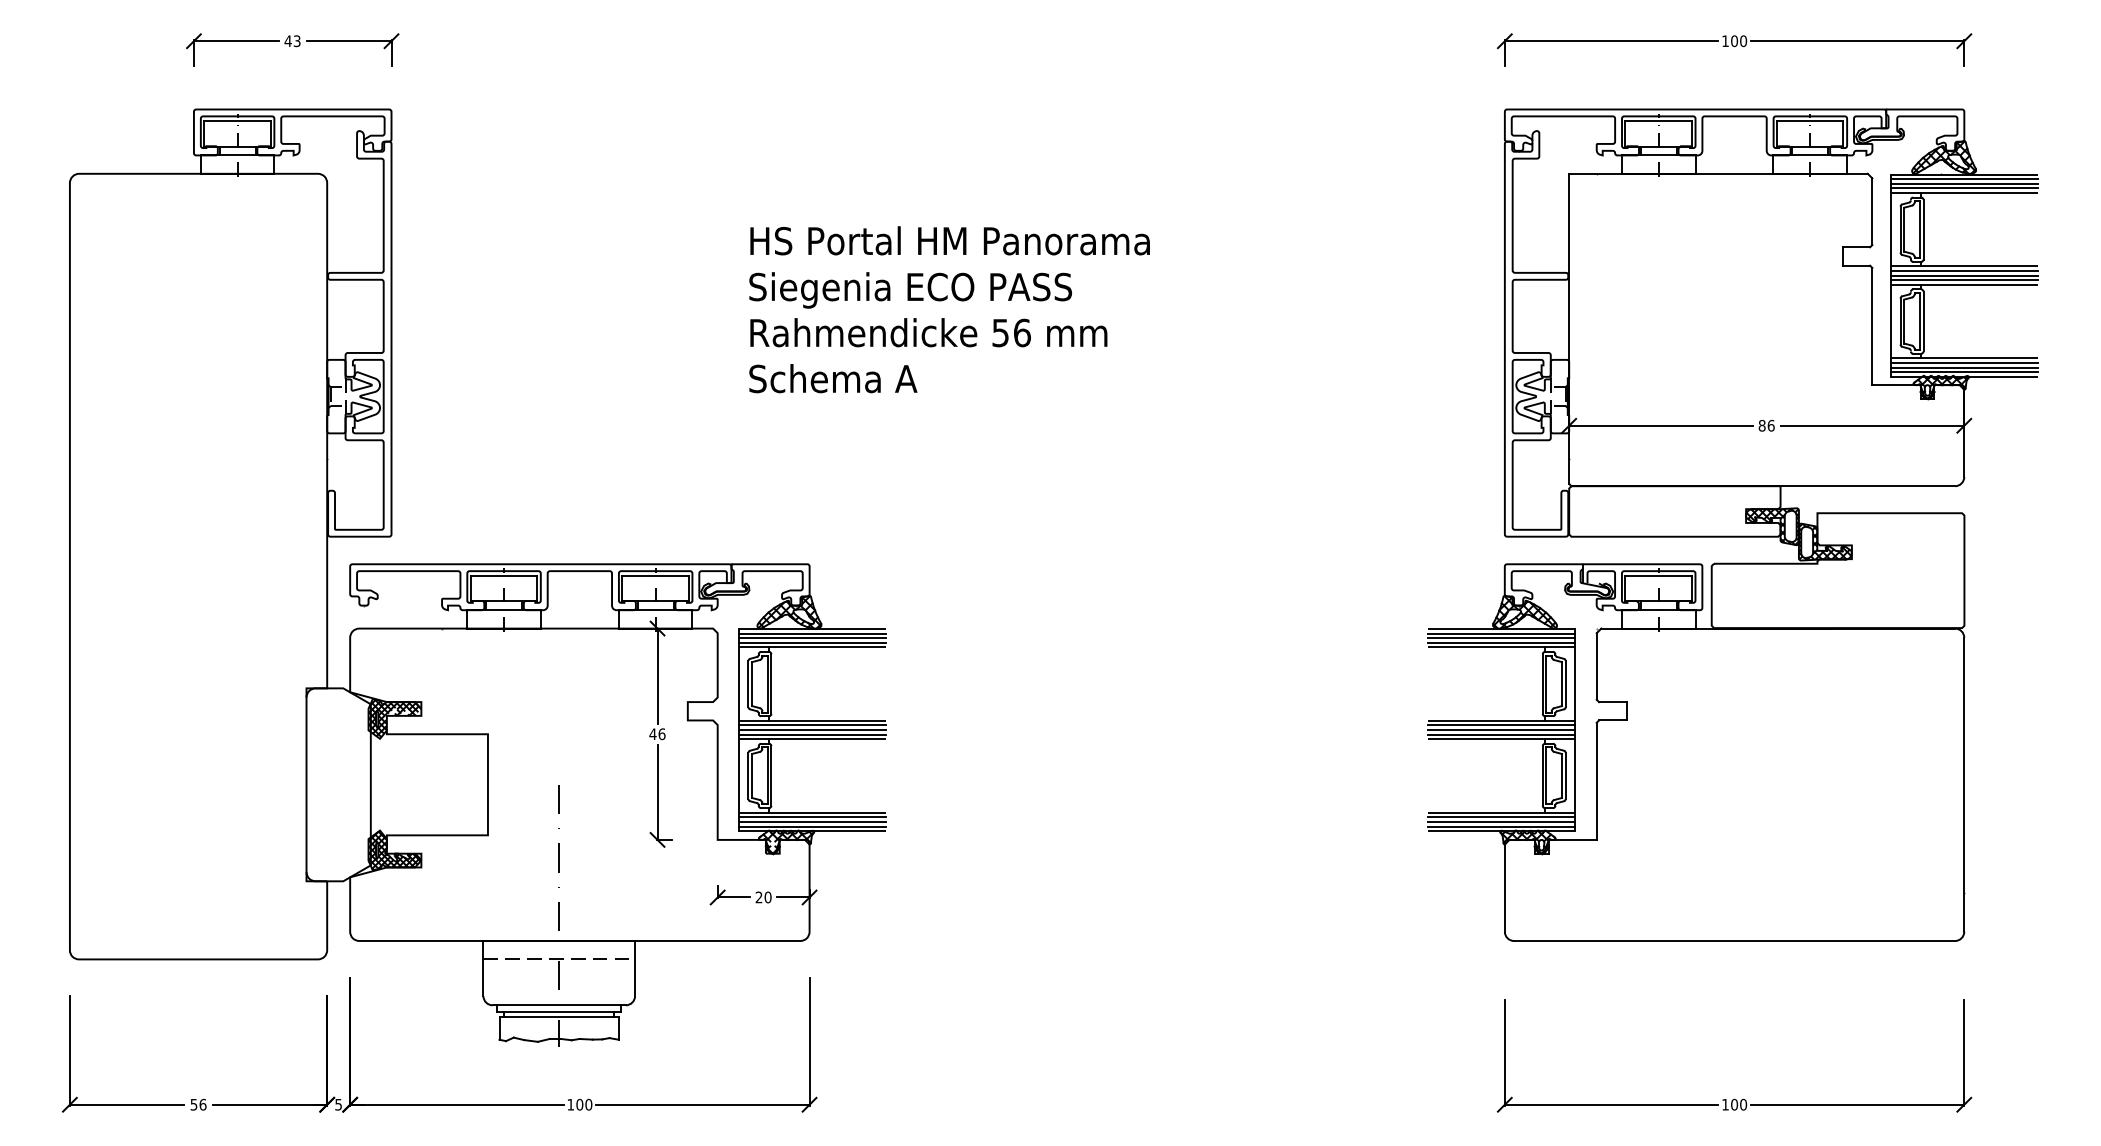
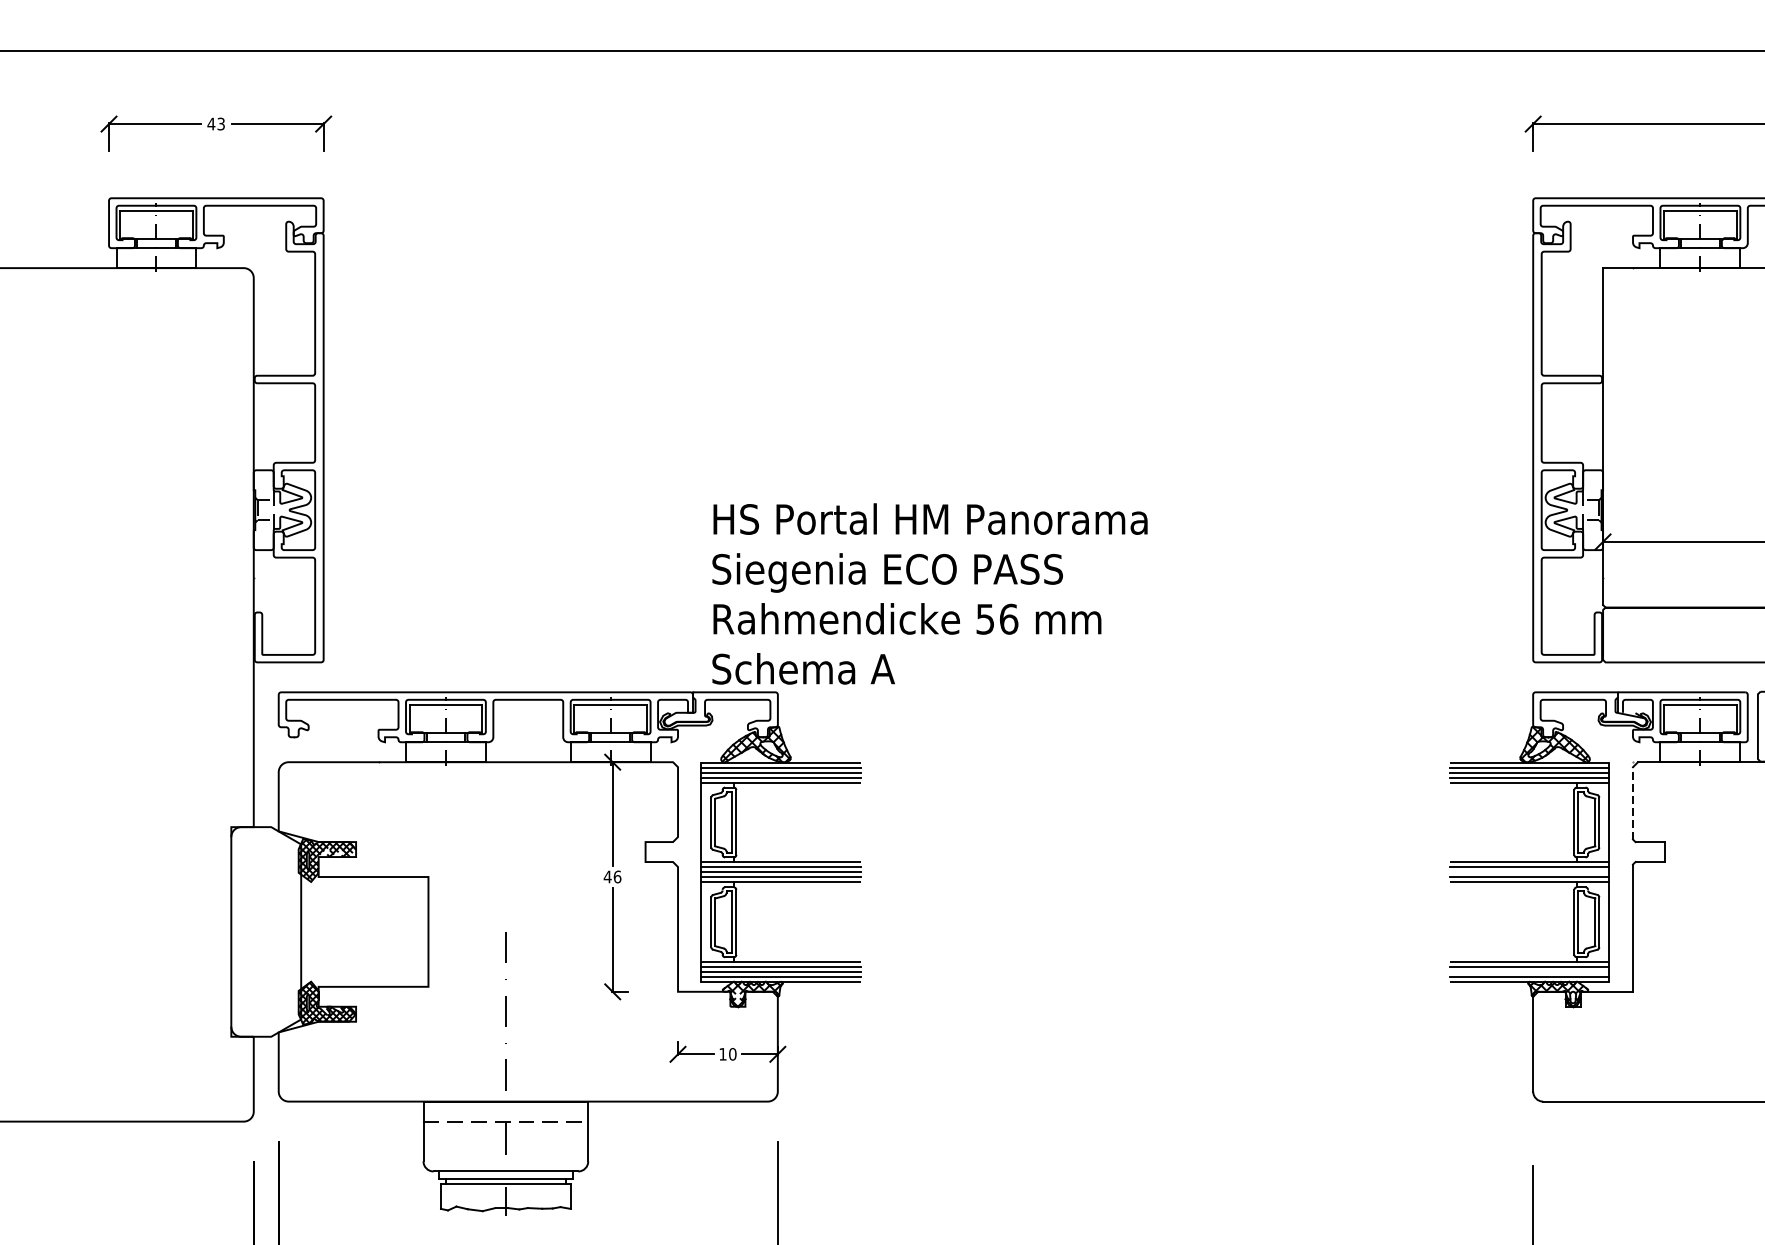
text: (949, 309) -> (929, 593), moved
line: (1596, 665) -> (1632, 802), solid -> dashed
line: (1501, 730) -> (1529, 872), removed
line: (1501, 821) -> (1529, 971), removed
text: (758, 896) -> (722, 1053), 20 -> 10

